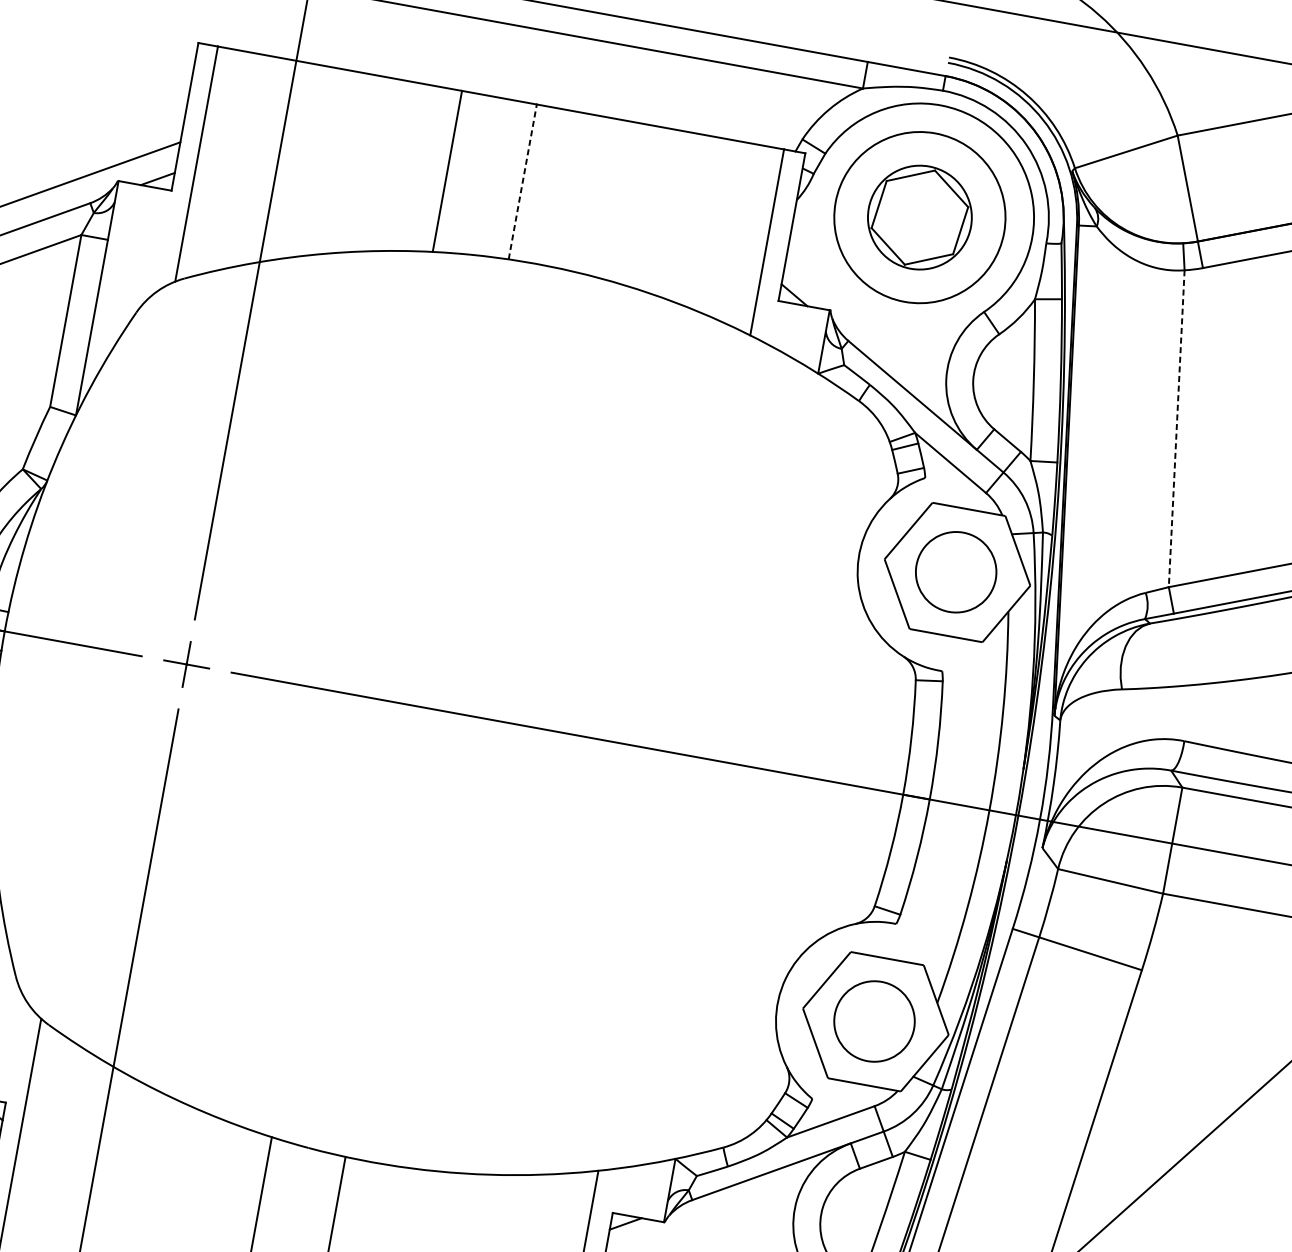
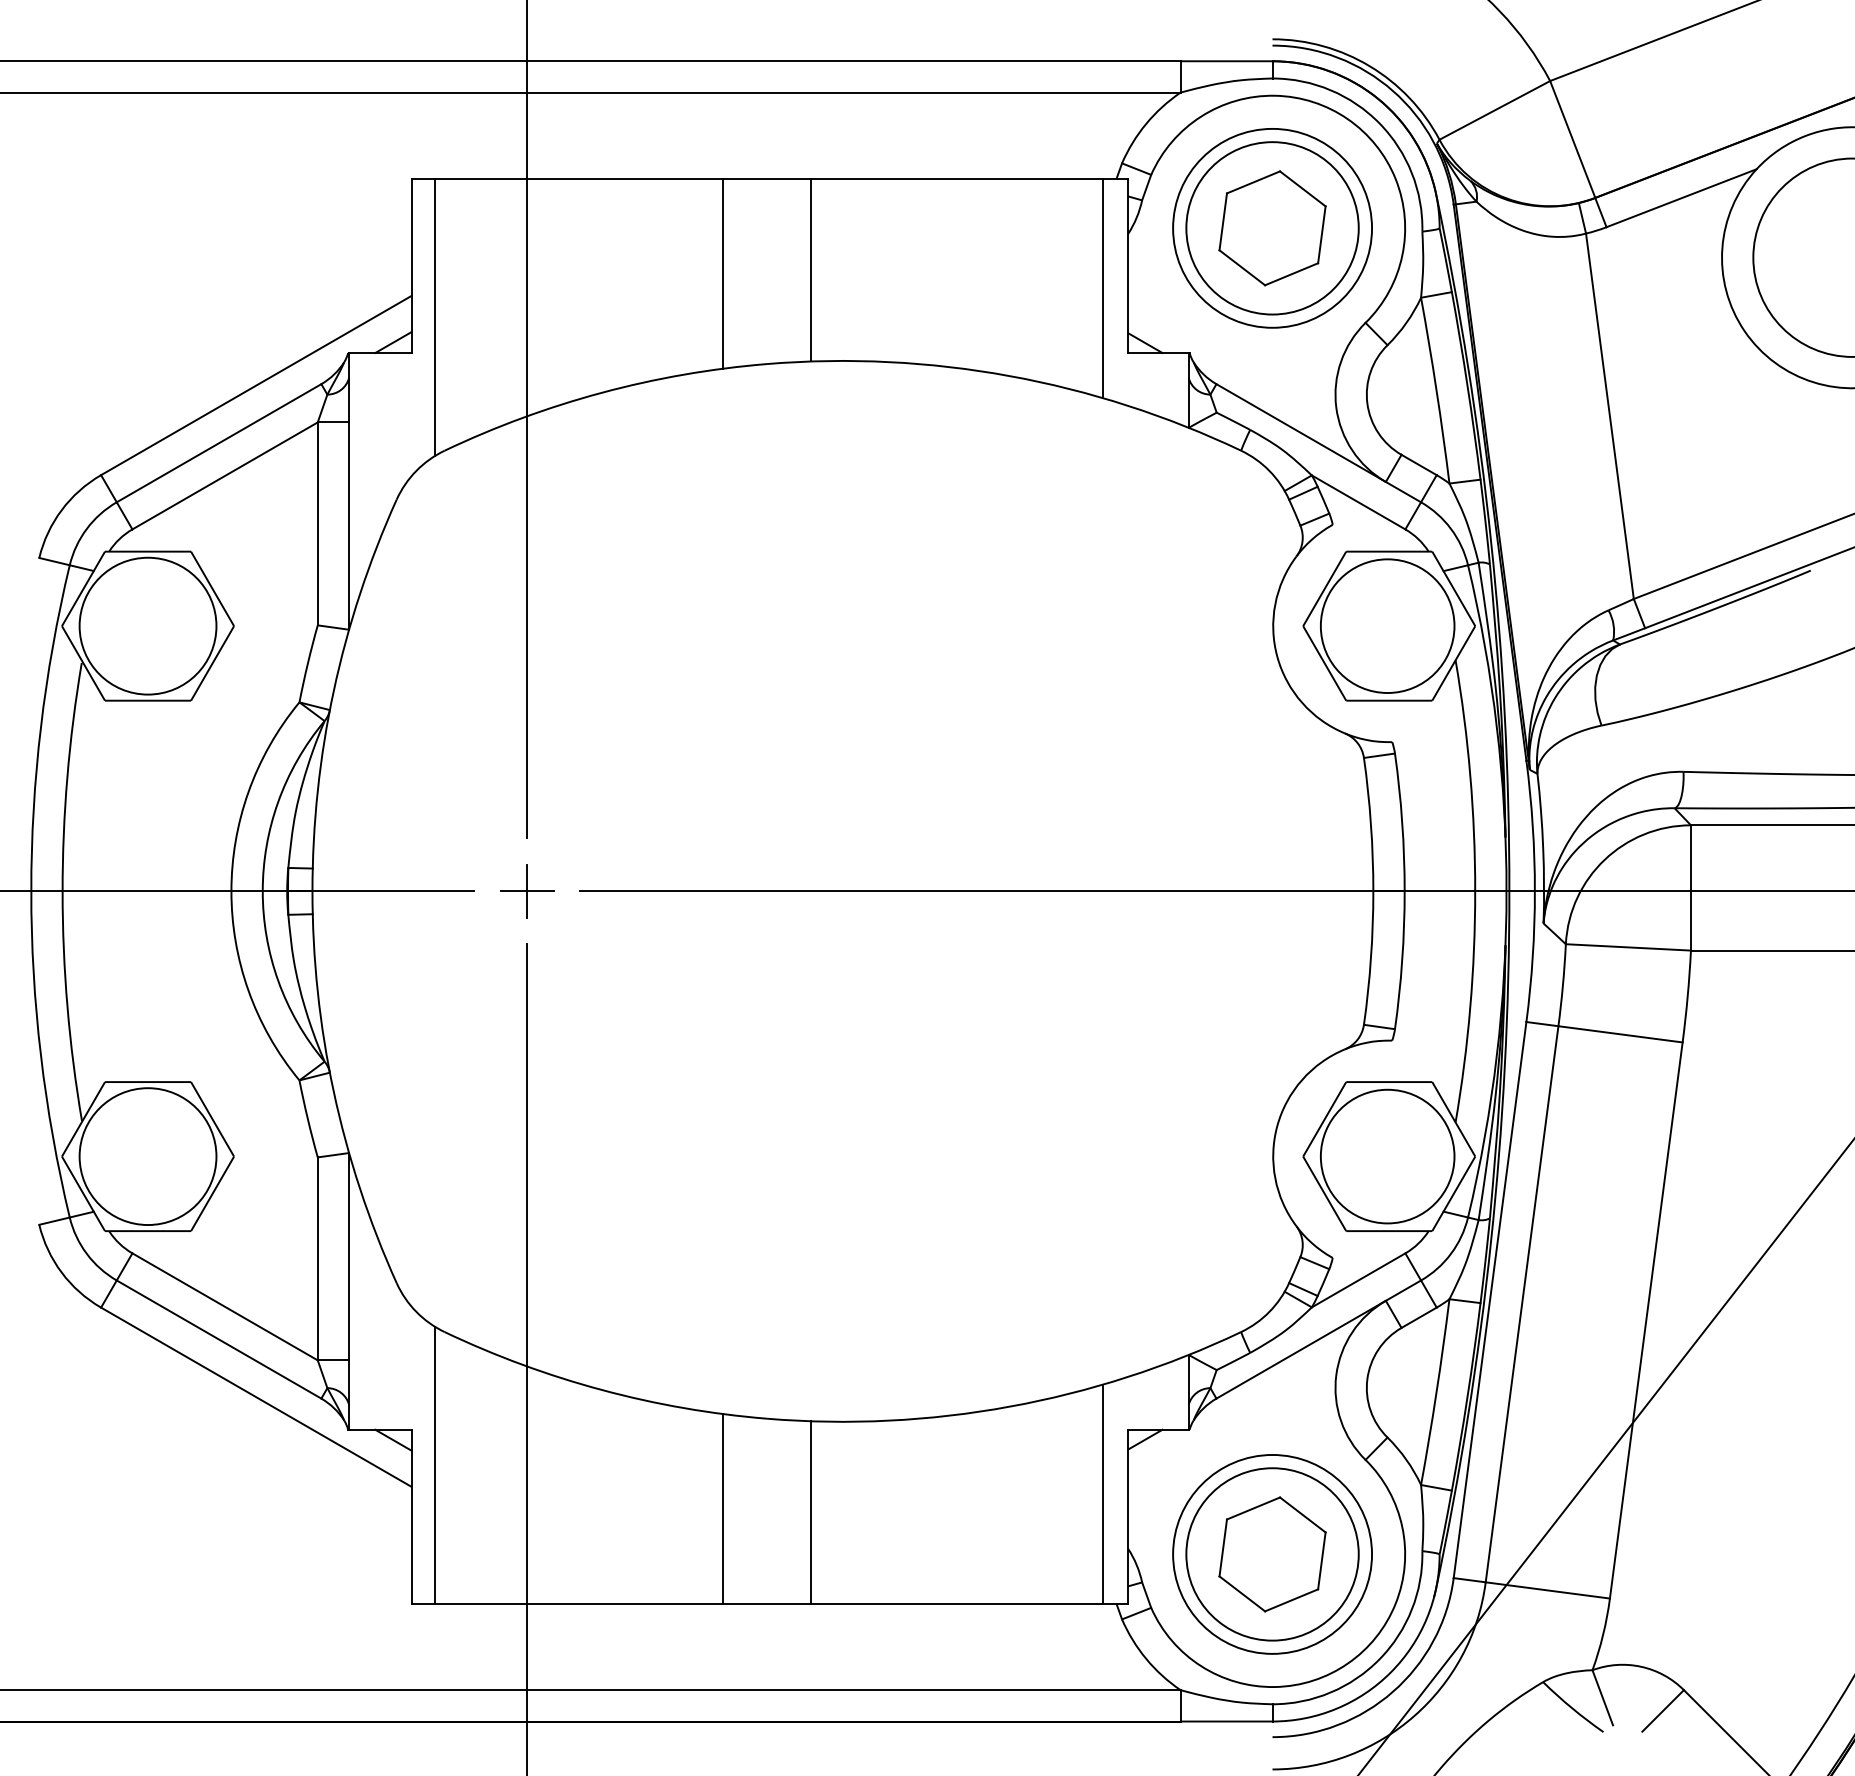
line: (523, 181) -> (811, 269), dashed -> solid
circle: (919, 217) -> (1272, 228), size x1.43
line: (1177, 428) -> (1610, 416), dashed -> solid
circle: (955, 572) -> (1387, 626), size x1.43
circle: (874, 1021) -> (1387, 1156), size x1.43

